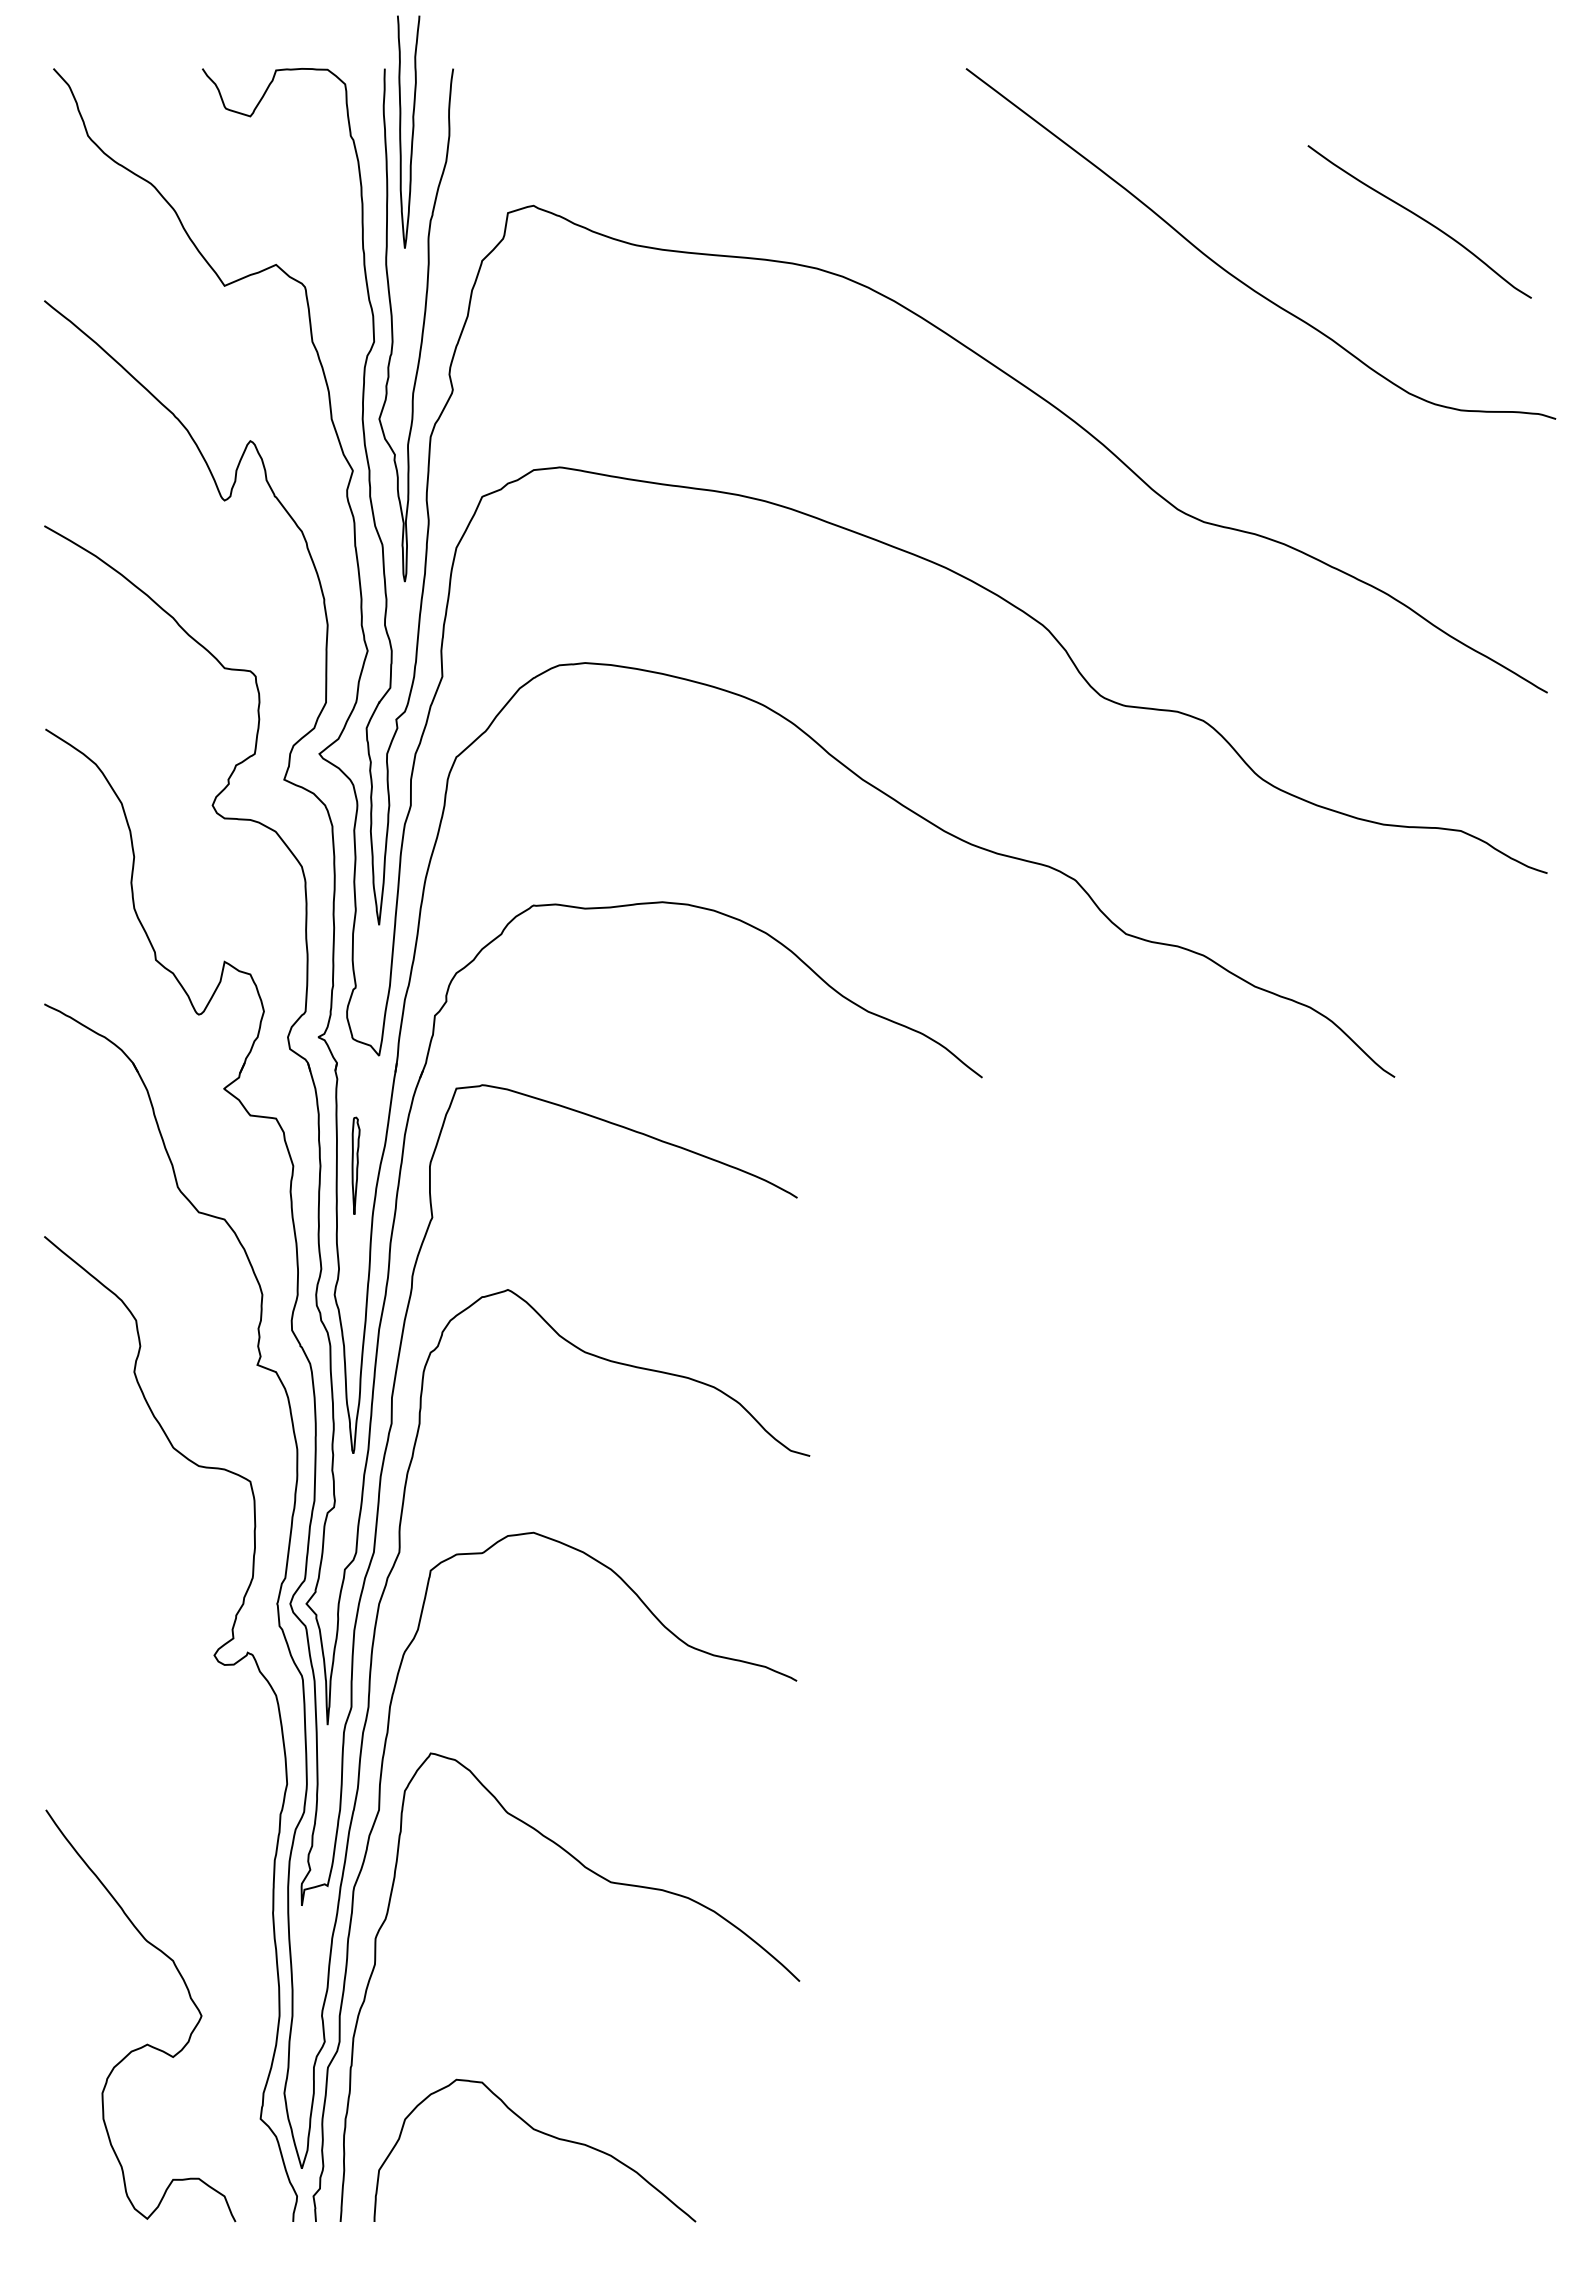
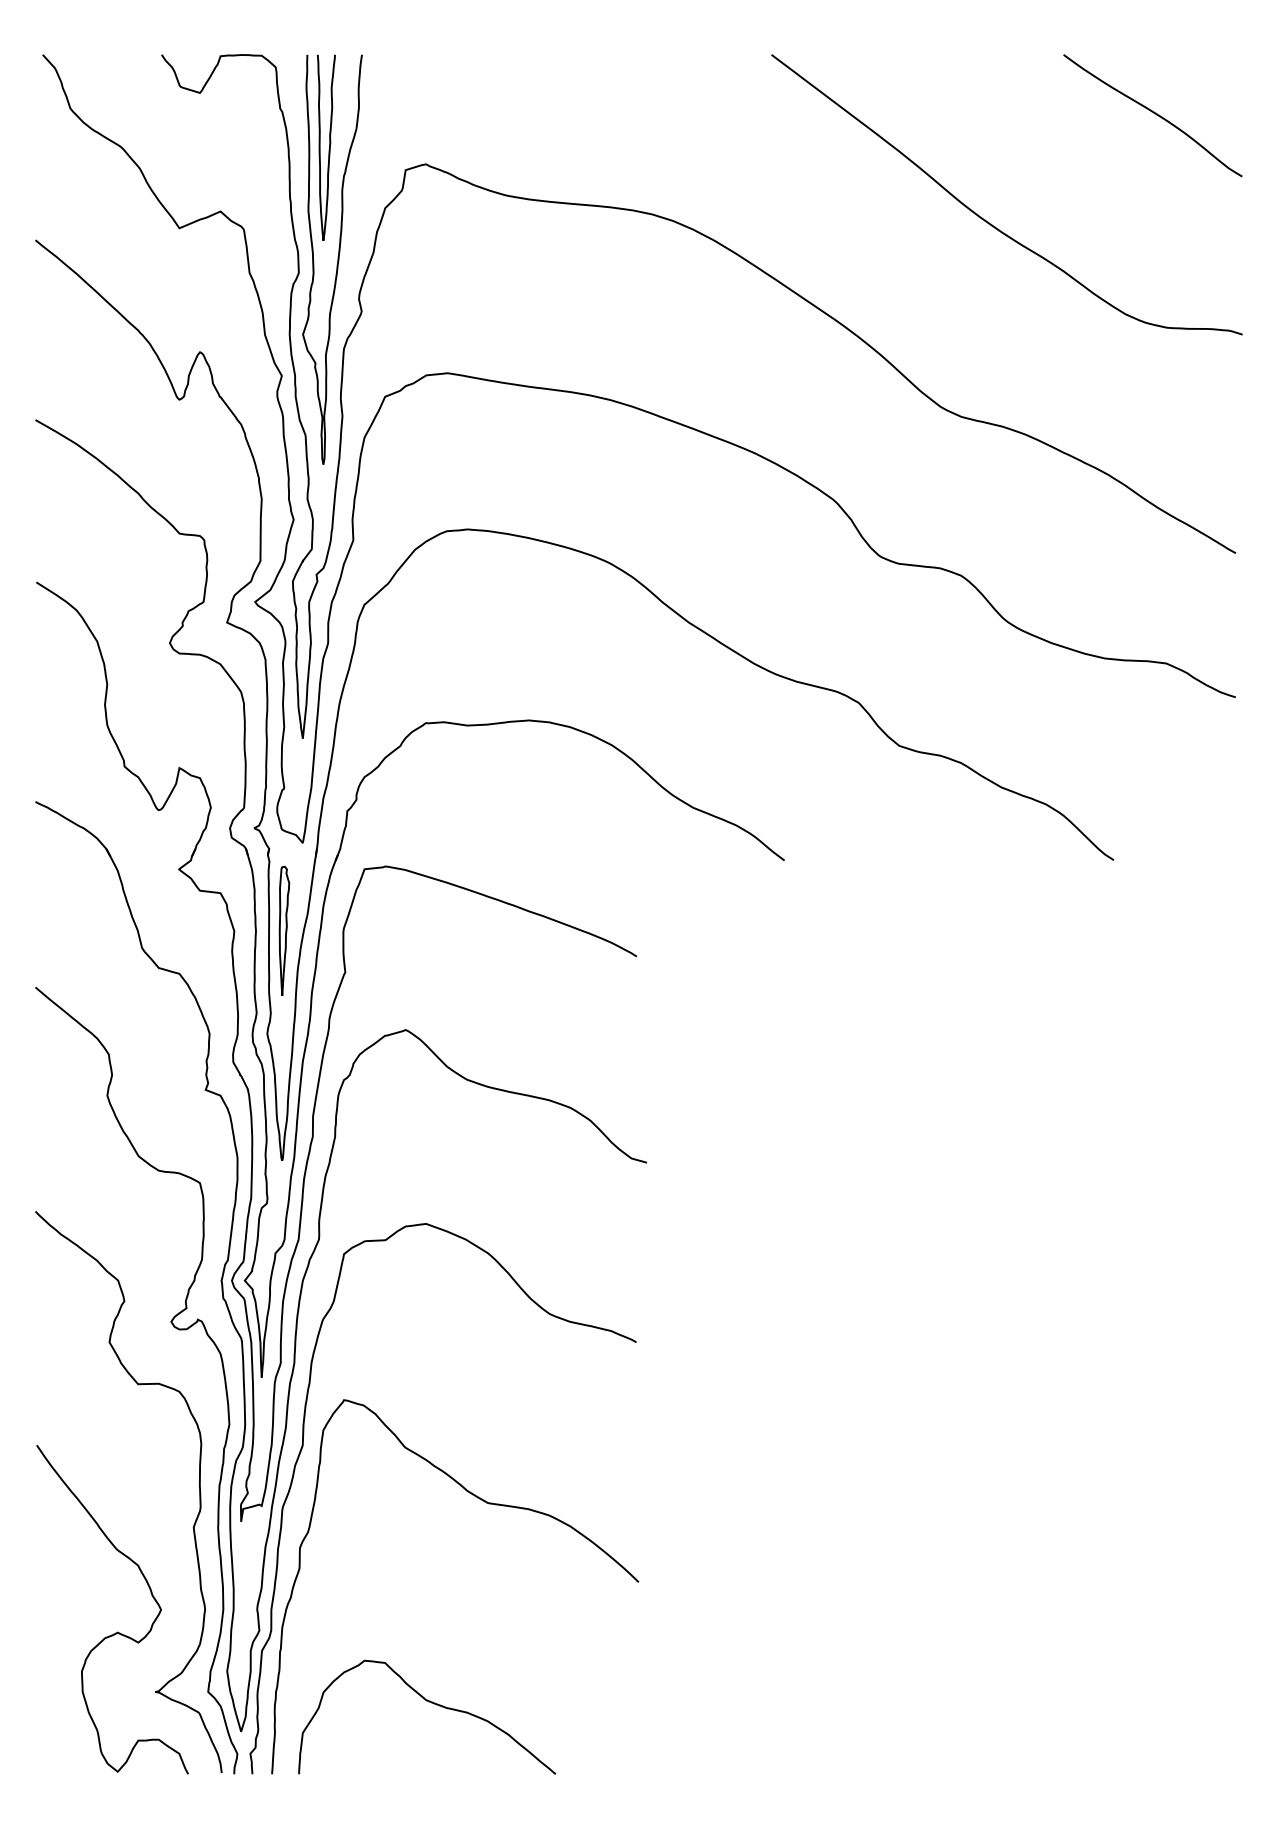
curve: (412, 131) -> (329, 147), moved
curve: (1421, 219) -> (1154, 113), moved
part: (355, 1165) -> (283, 930), size x1.67
curve: (249, 1868) -> (199, 1492), added

